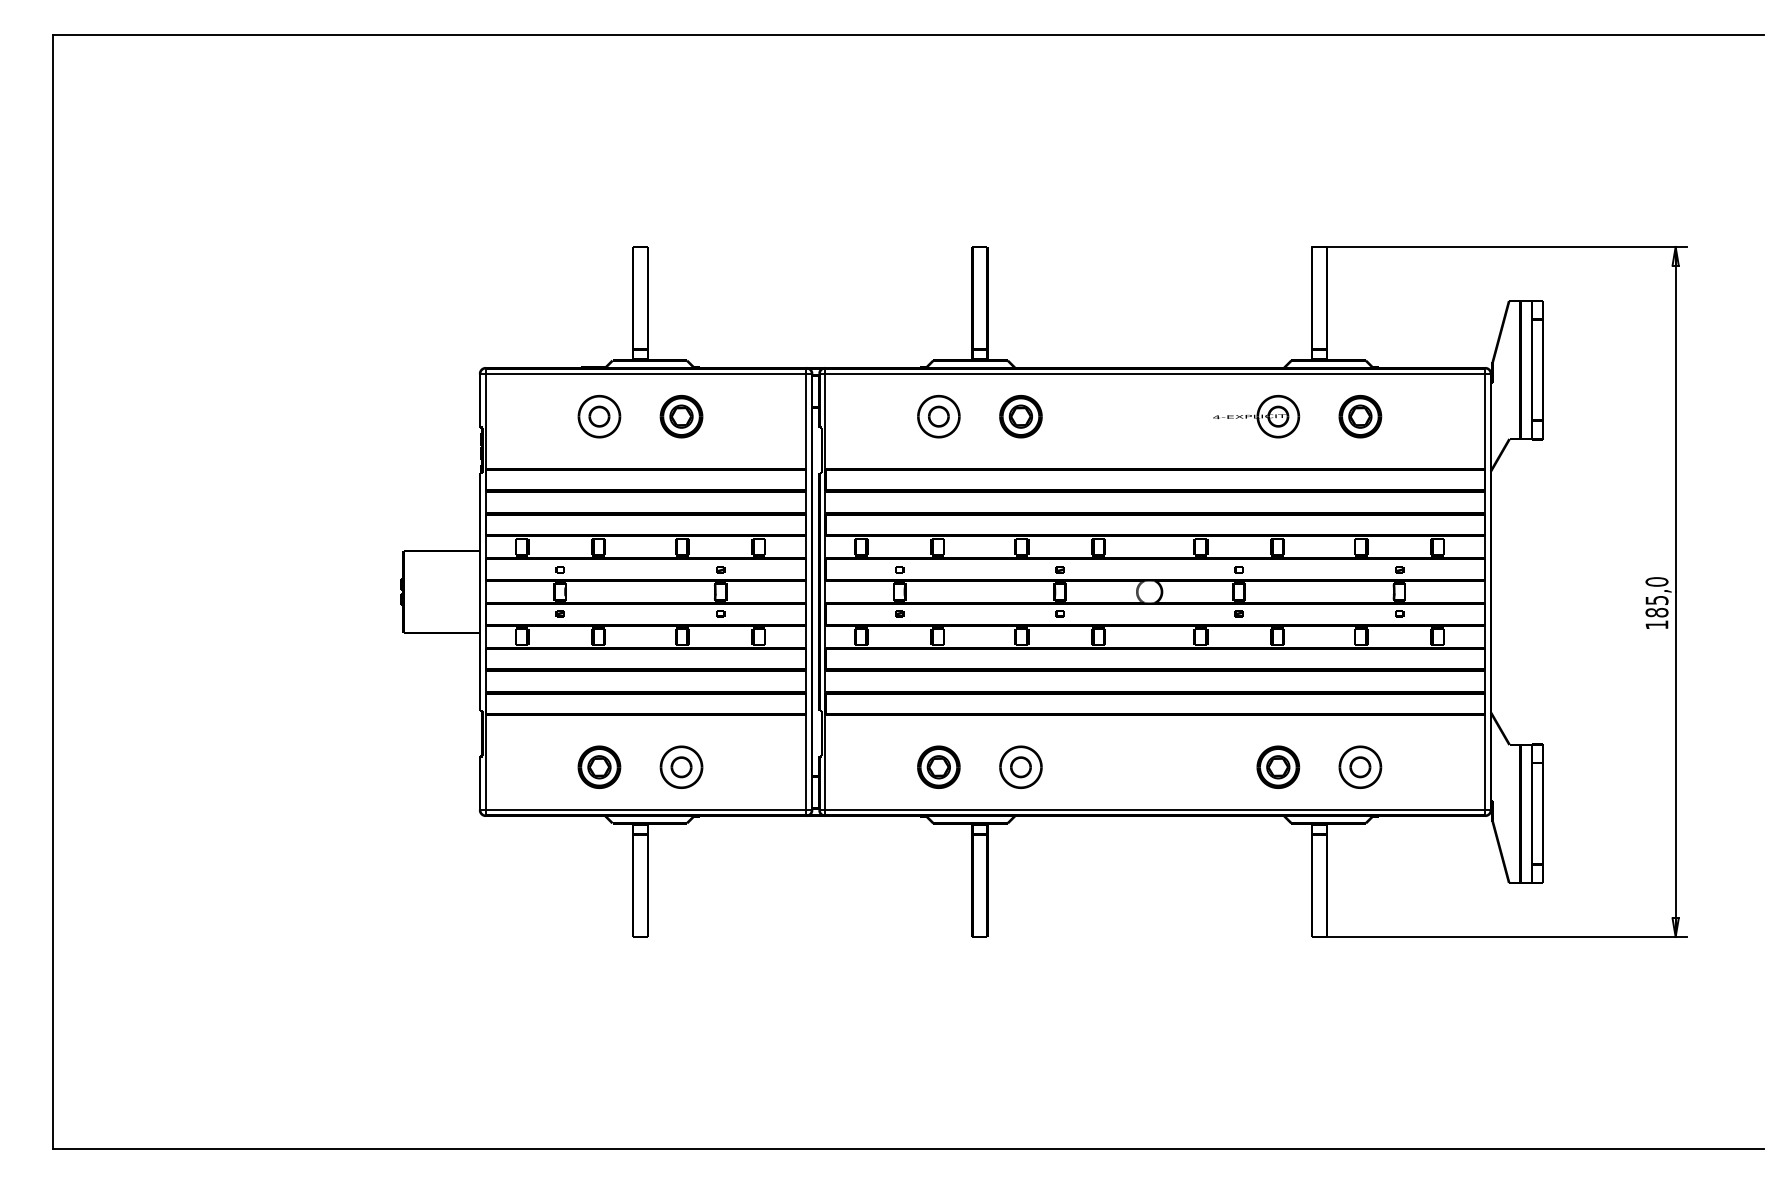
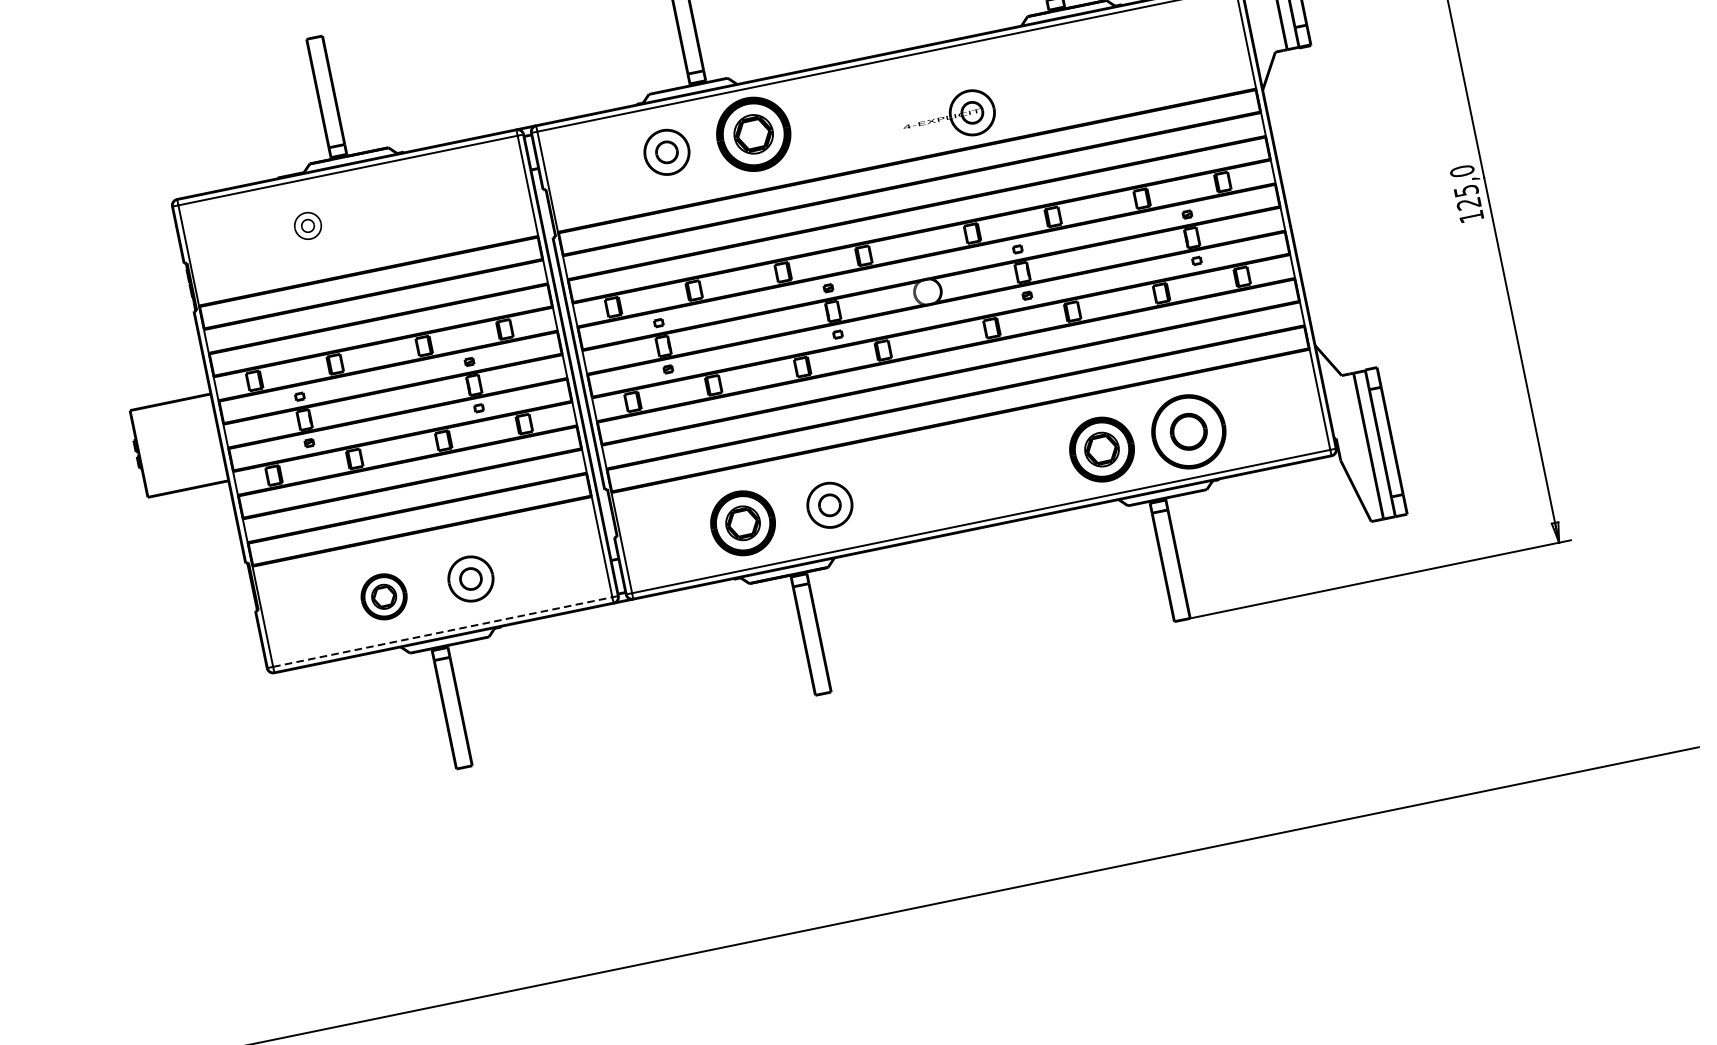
part: (599, 416) -> (308, 225), size x0.6
part: (681, 416) -> (394, 208), removed
part: (1020, 416) -> (753, 134), size x1.6
text: (1256, 416) -> (949, 117), moved
part: (1360, 416) -> (1112, 60), removed
text: (1656, 612) -> (1468, 203), 185,0 -> 125,0
part: (938, 766) -> (742, 522), size x1.4
part: (1278, 766) -> (1102, 448), size x1.4
part: (1360, 766) -> (1188, 430), size x1.6
line: (646, 810) -> (443, 632), solid -> dashed

